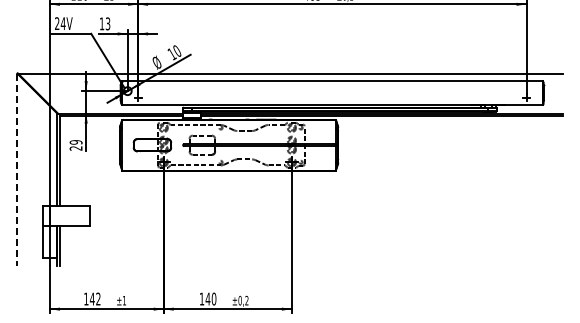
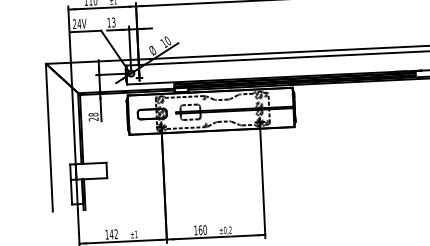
text: (75, 142) -> (93, 114), 29 -> 28
line: (17, 170) -> (49, 138), dashed -> solid
text: (207, 298) -> (200, 229), 140 -> 160

